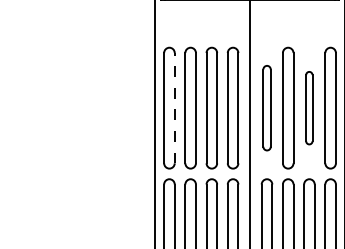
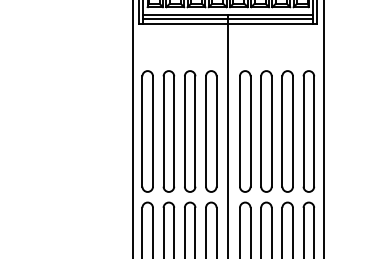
line: (175, 108) -> (153, 131), dashed -> solid
part: (267, 108) -> (245, 131), size x1.43
part: (309, 108) -> (287, 131), size x1.67

